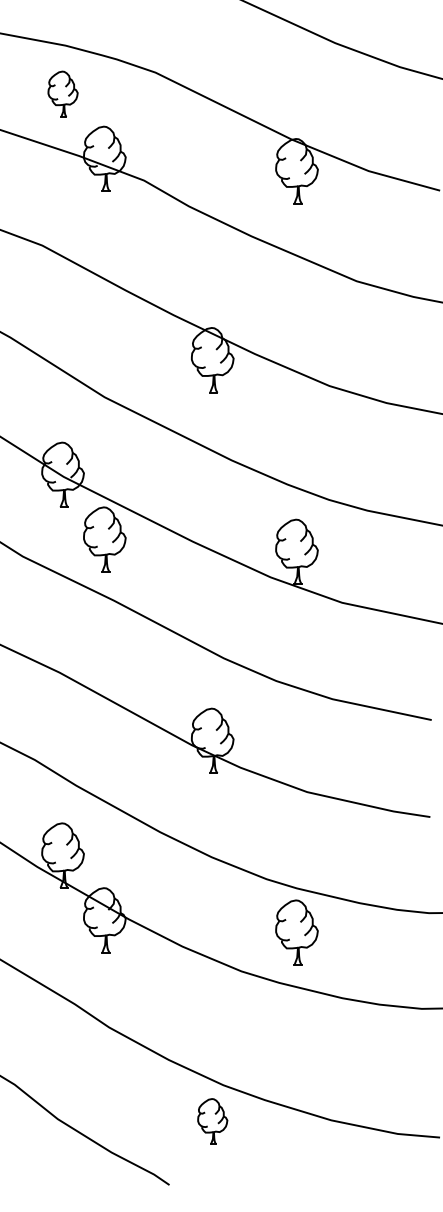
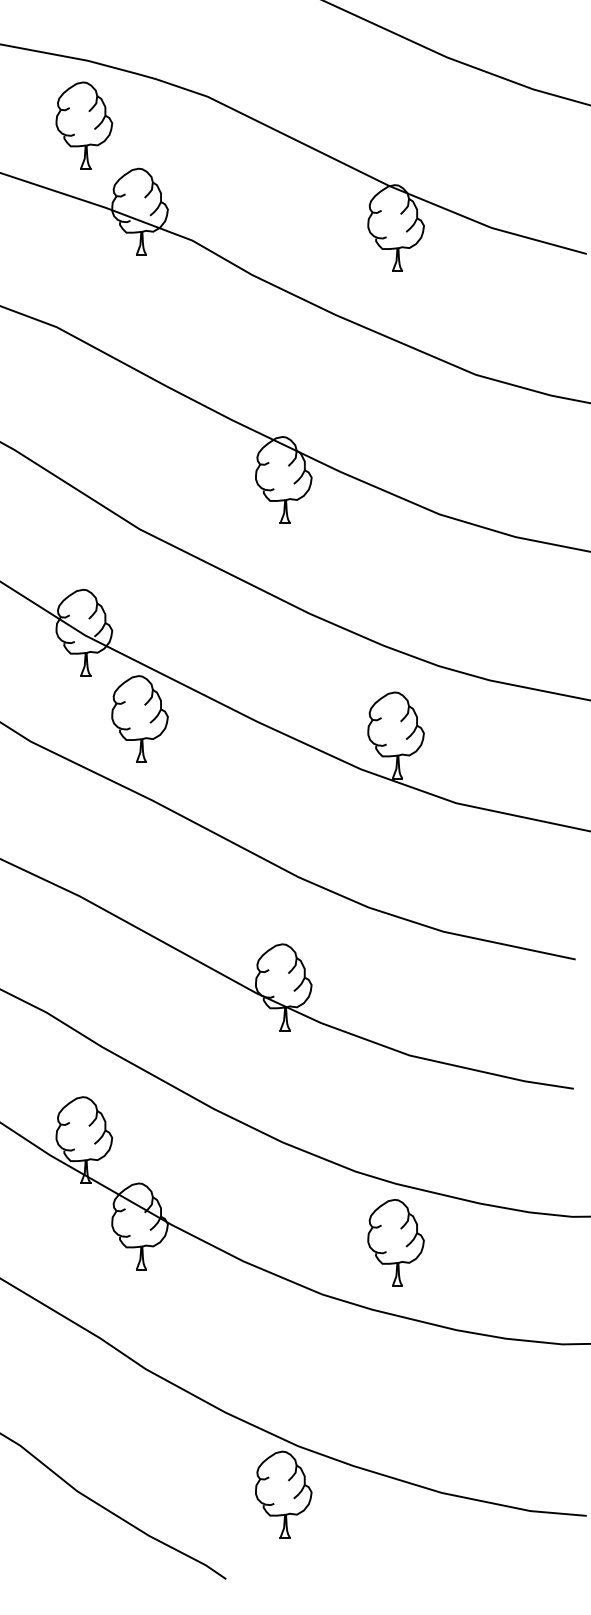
part: (63, 94) -> (84, 125), size x1.43
part: (212, 1121) -> (283, 1494), size x1.43

